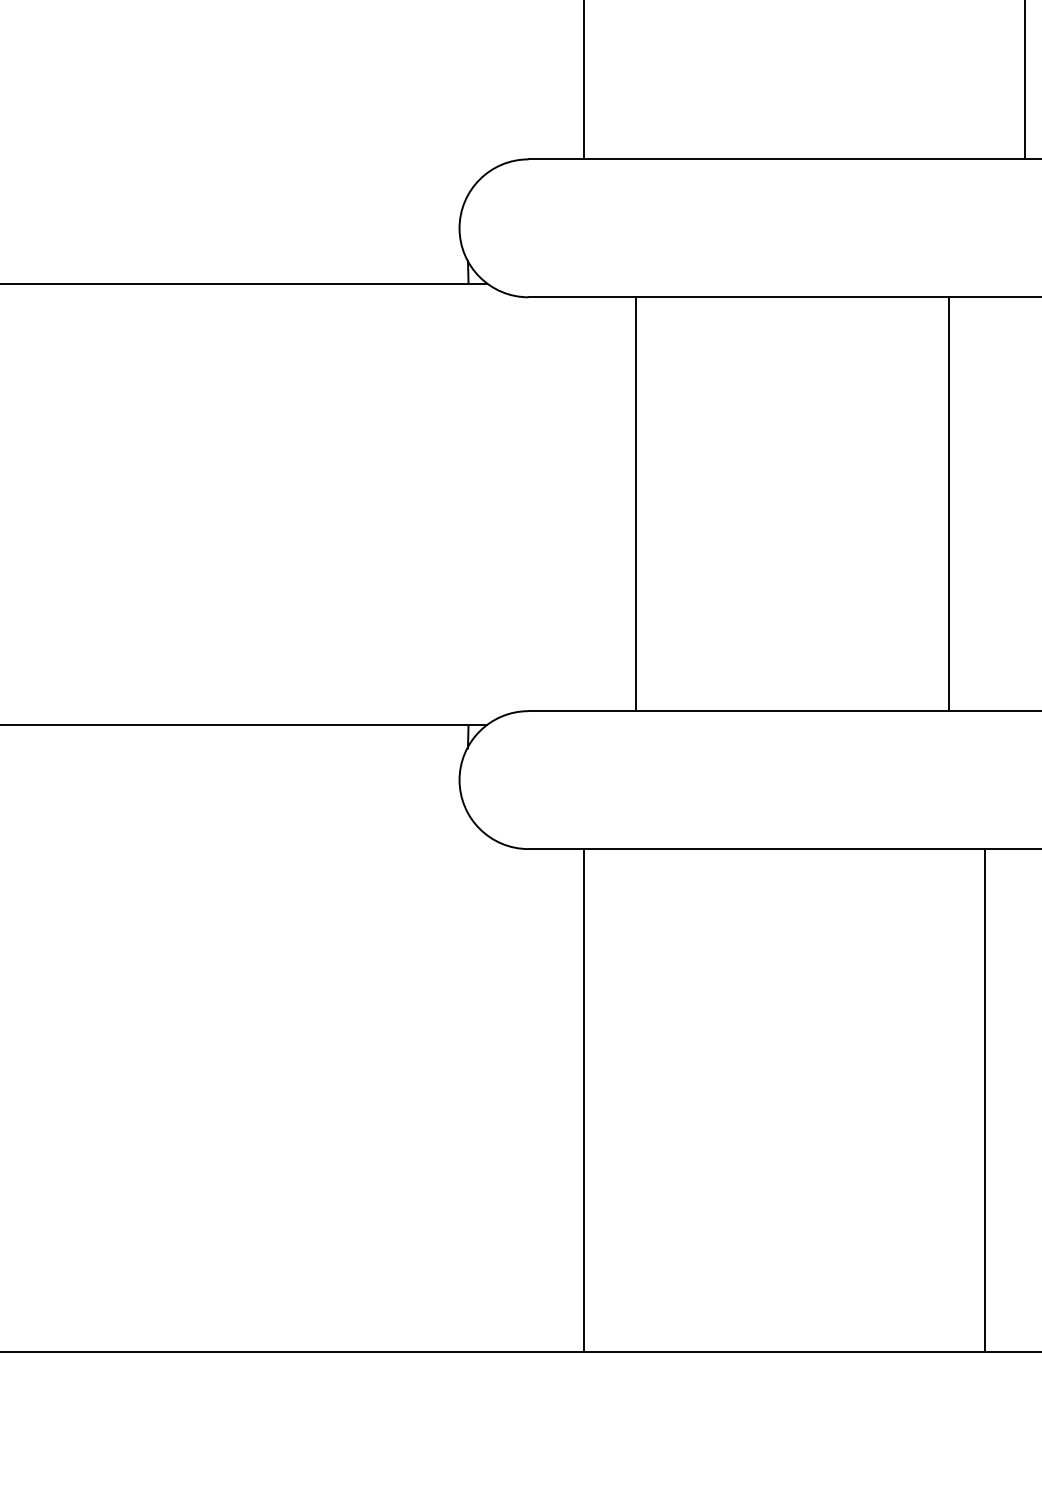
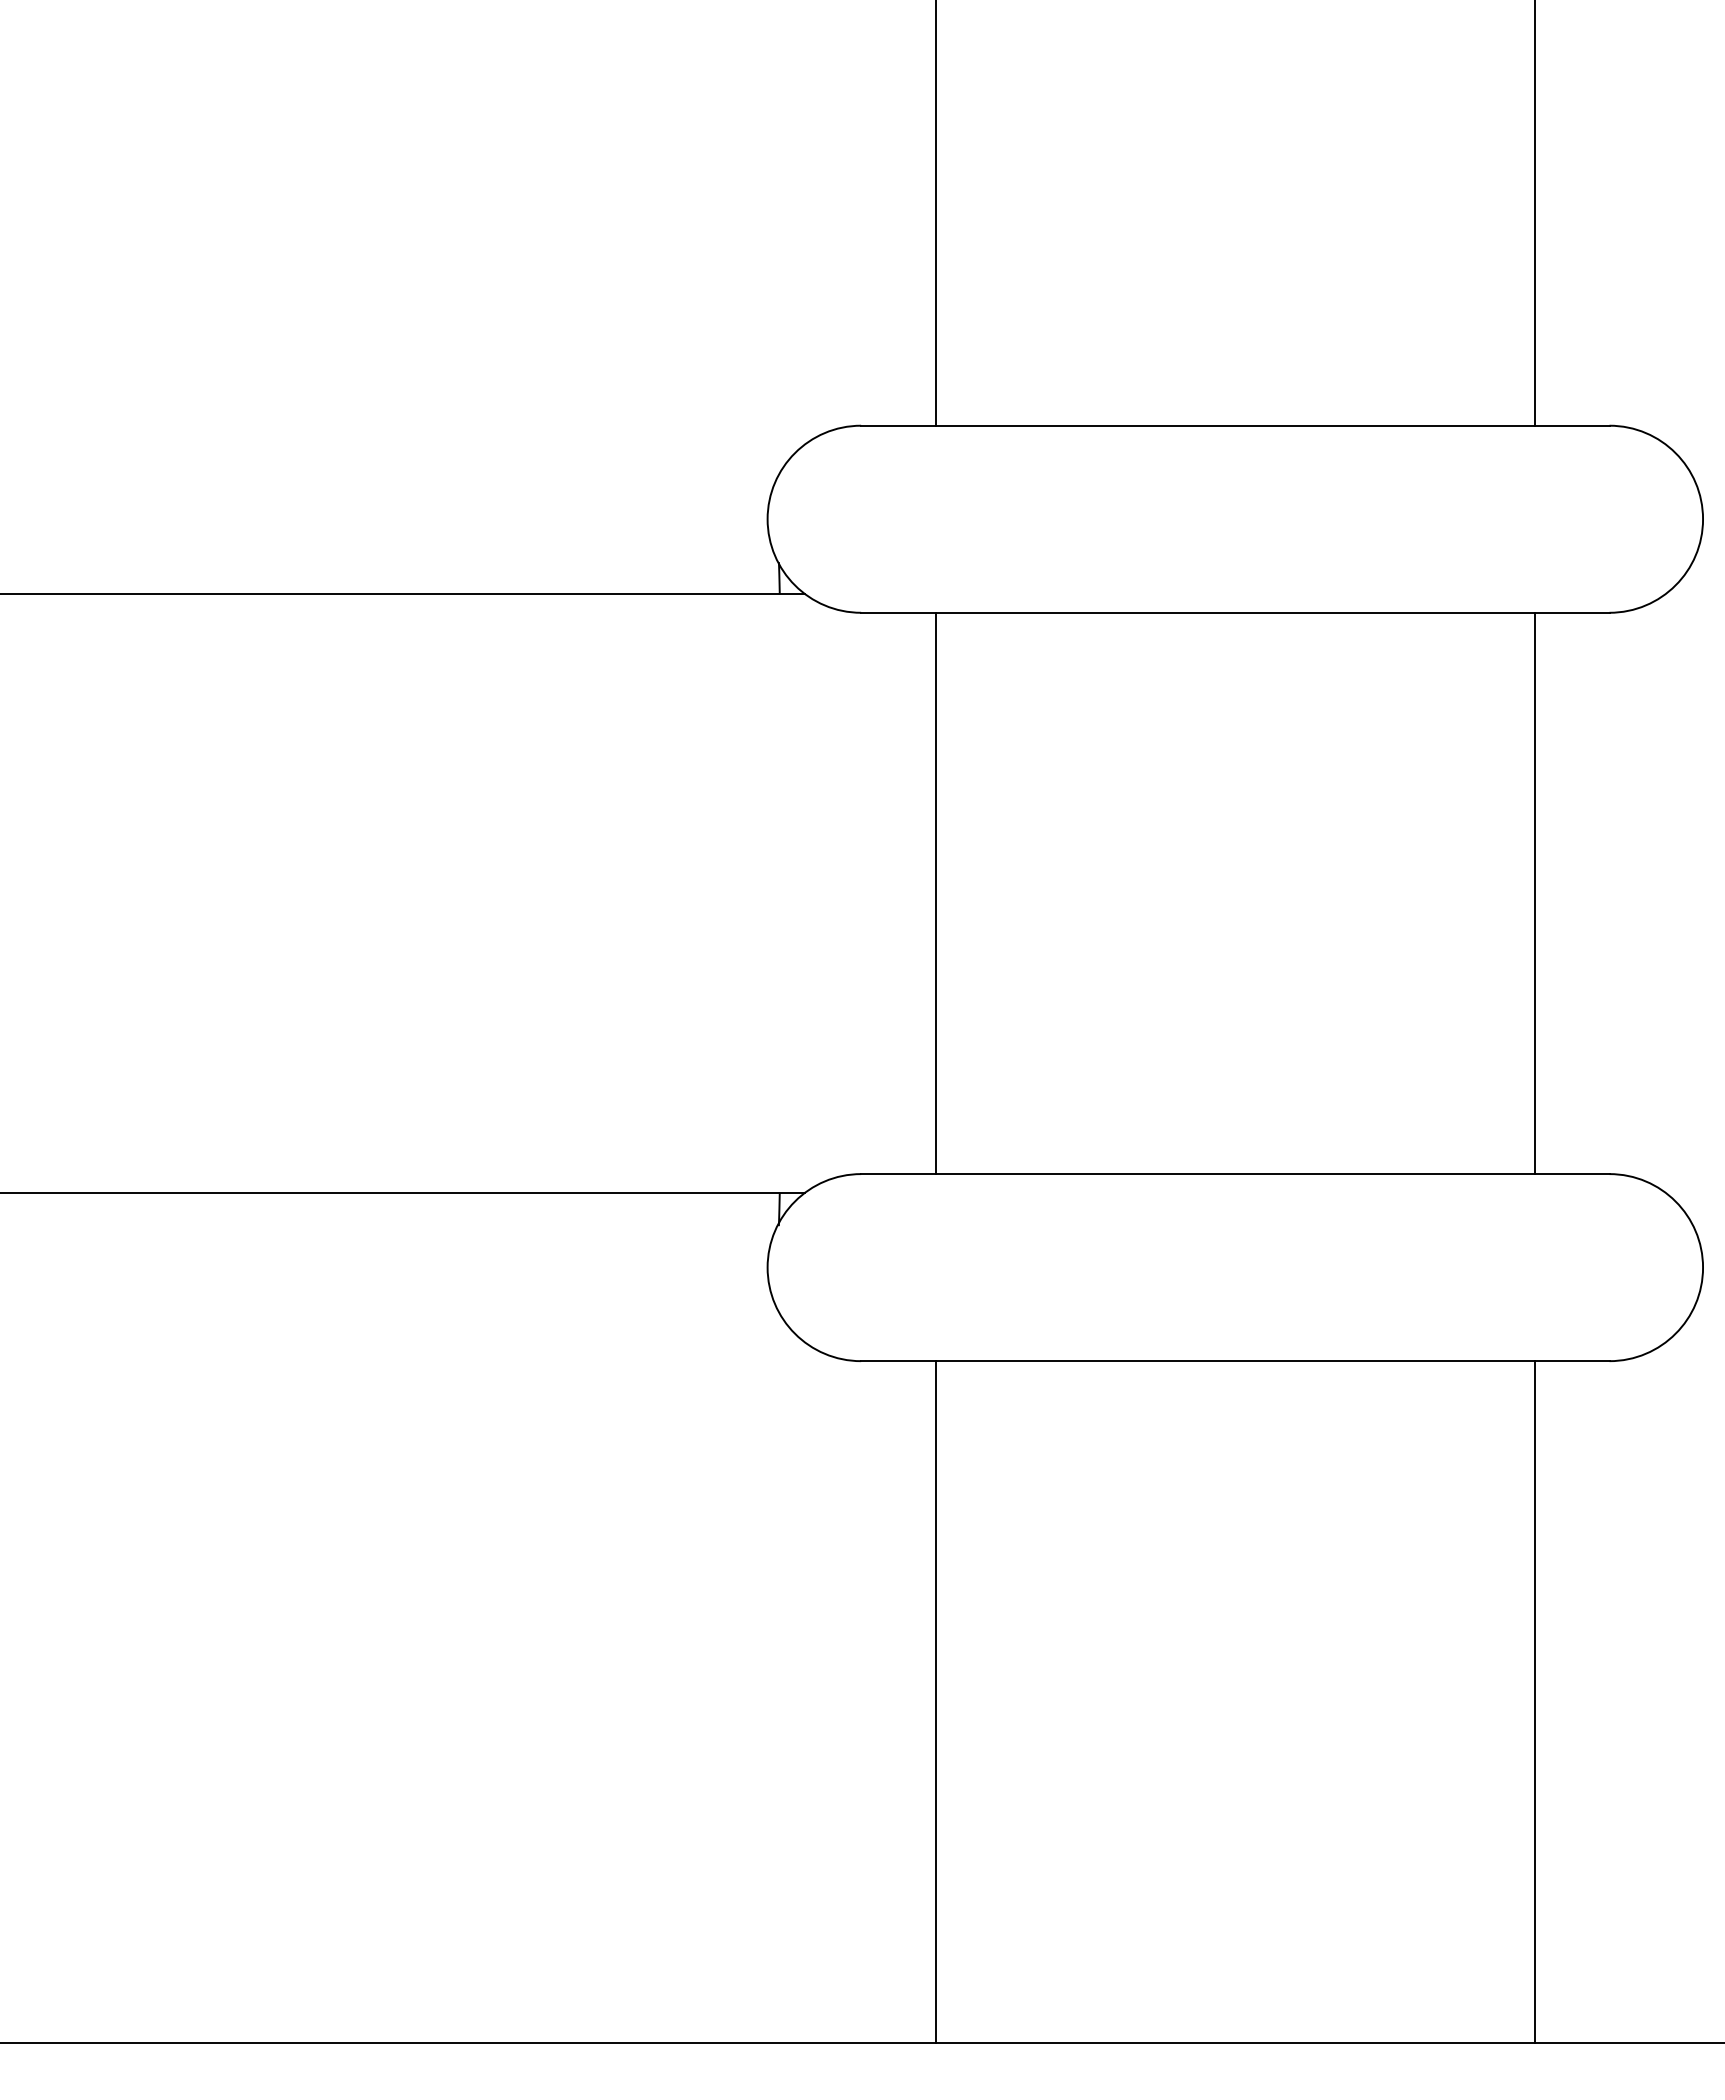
line: (636, 504) -> (936, 893), moved
line: (949, 504) -> (1534, 893), moved
line: (985, 1100) -> (1534, 1702), moved

